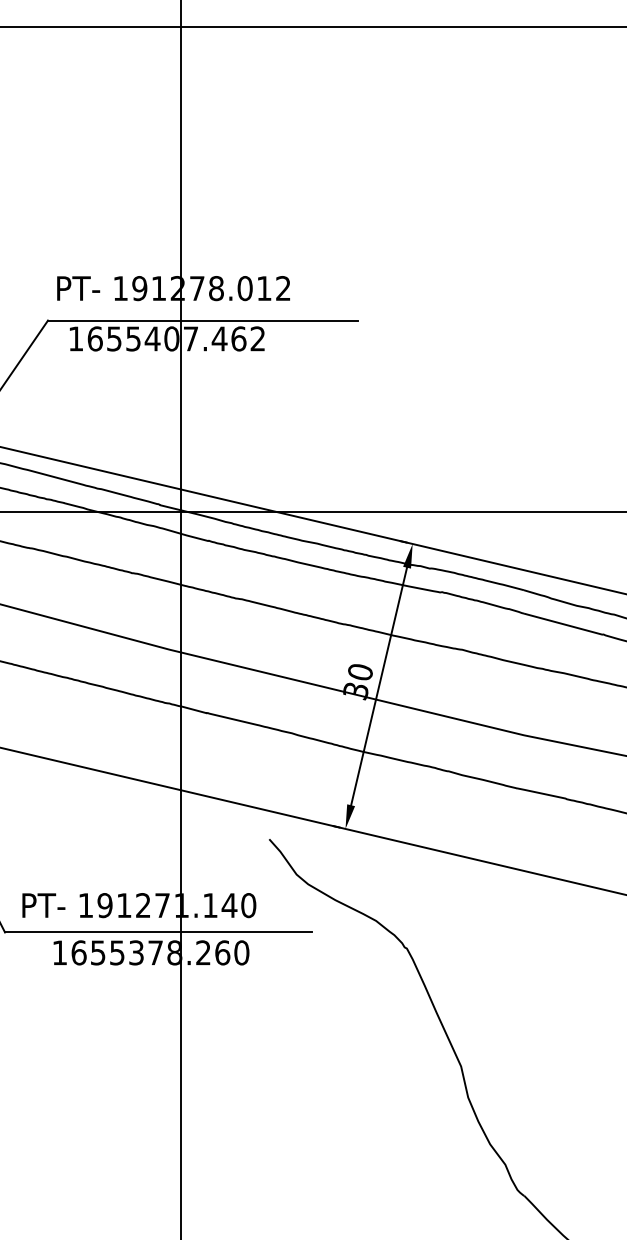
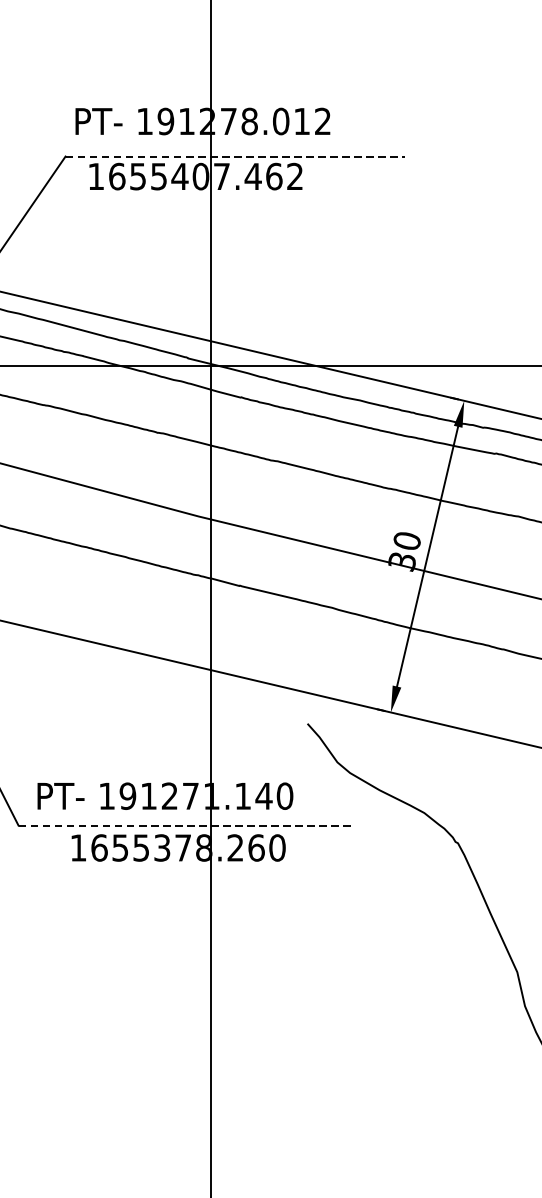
line: (203, 320) -> (235, 156), solid -> dashed
line: (158, 932) -> (186, 825), solid -> dashed

